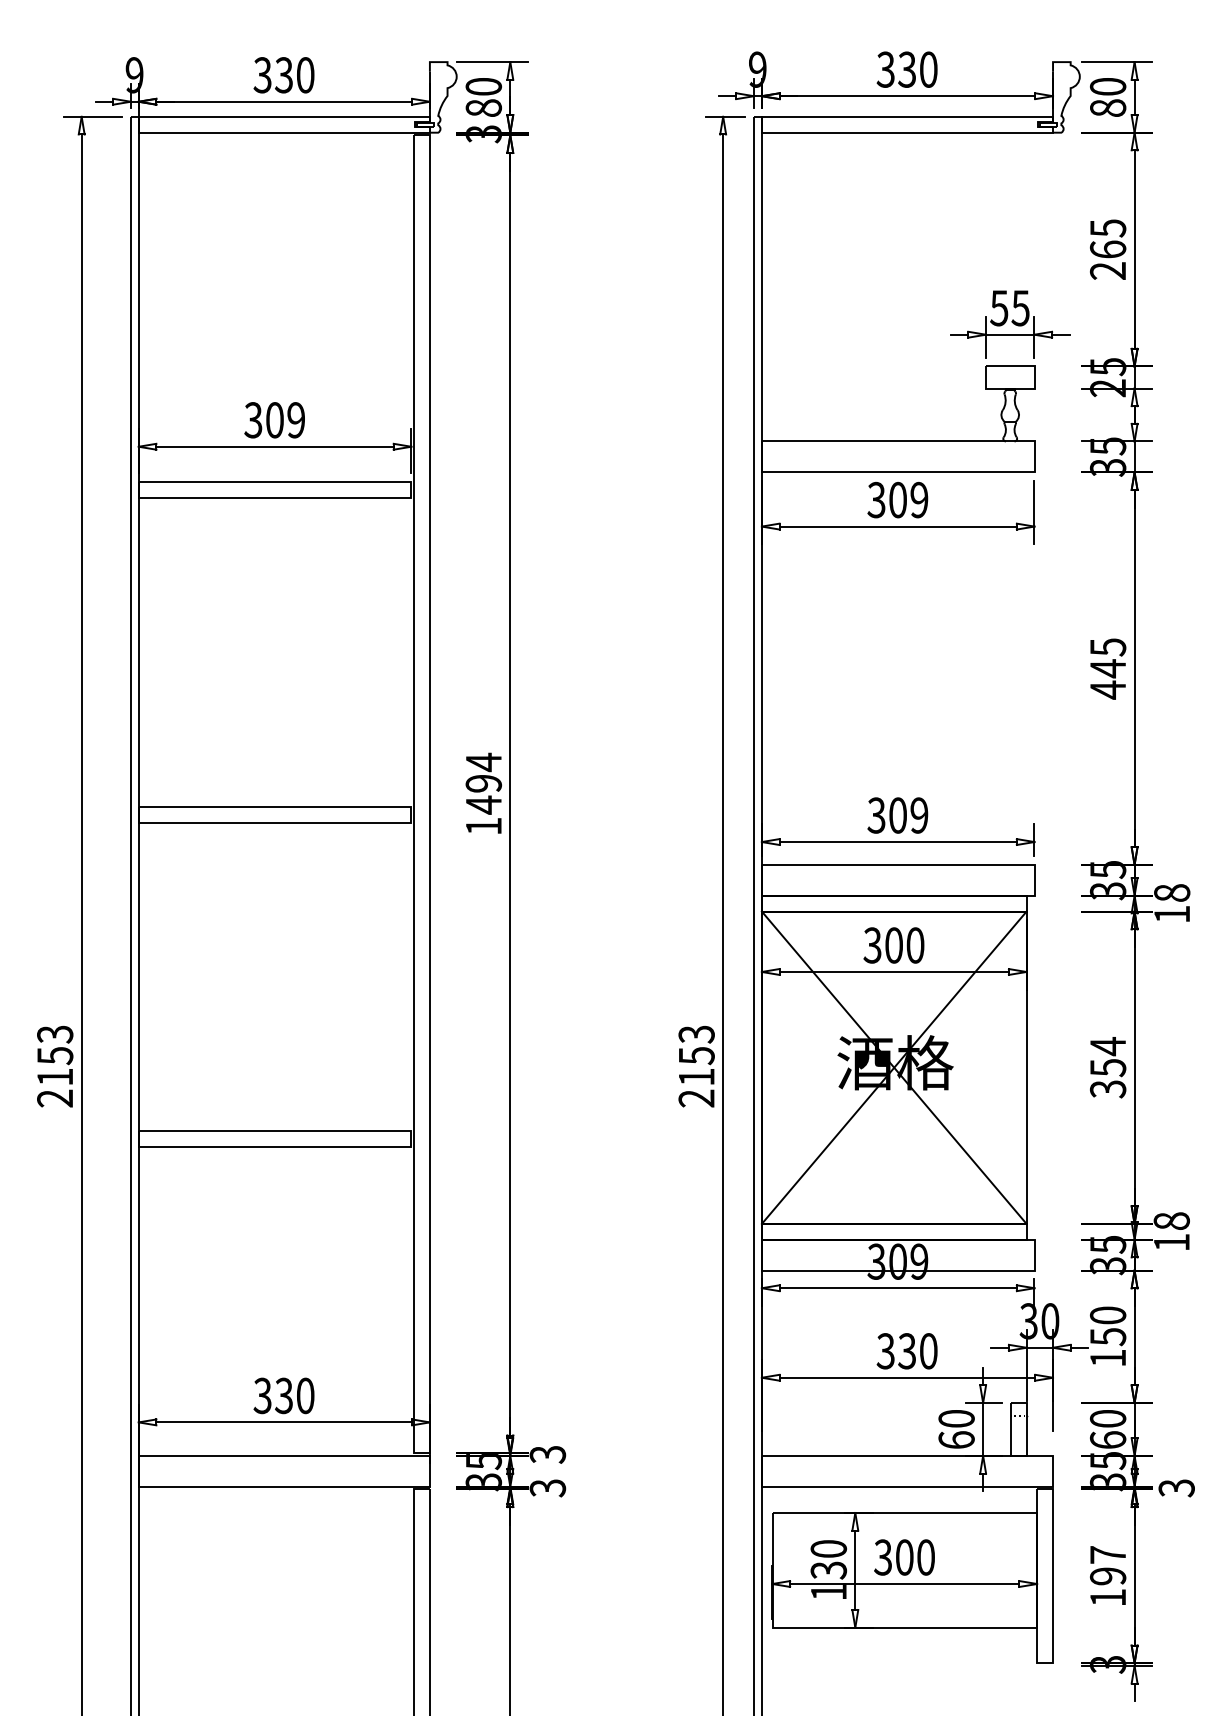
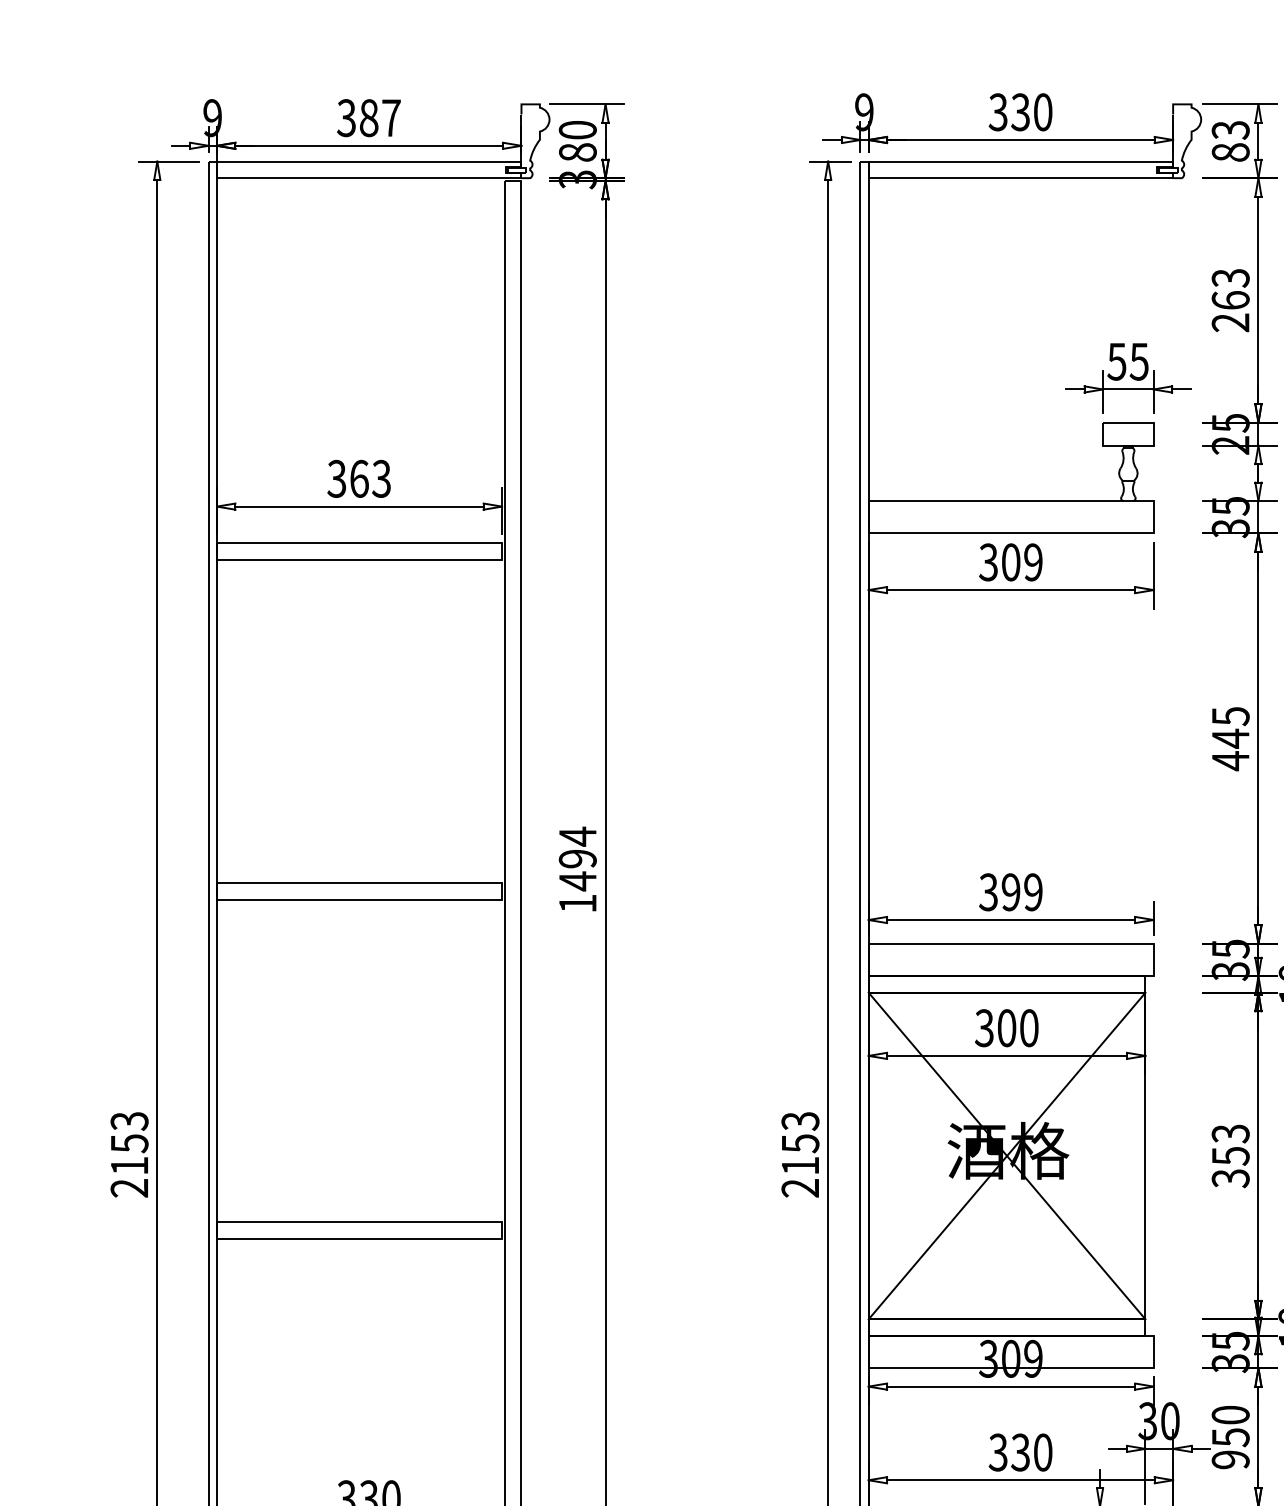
text: (294, 75) -> (379, 118), 330 -> 387
text: (1108, 87) -> (1231, 130), 80 -> 83
text: (1107, 228) -> (1230, 278), 265 -> 263
text: (285, 420) -> (370, 479), 309 -> 363
text: (897, 815) -> (1010, 892), 309 -> 399
text: (1107, 1046) -> (1230, 1133), 354 -> 353
text: (1107, 1358) -> (1230, 1460), 150 -> 950

